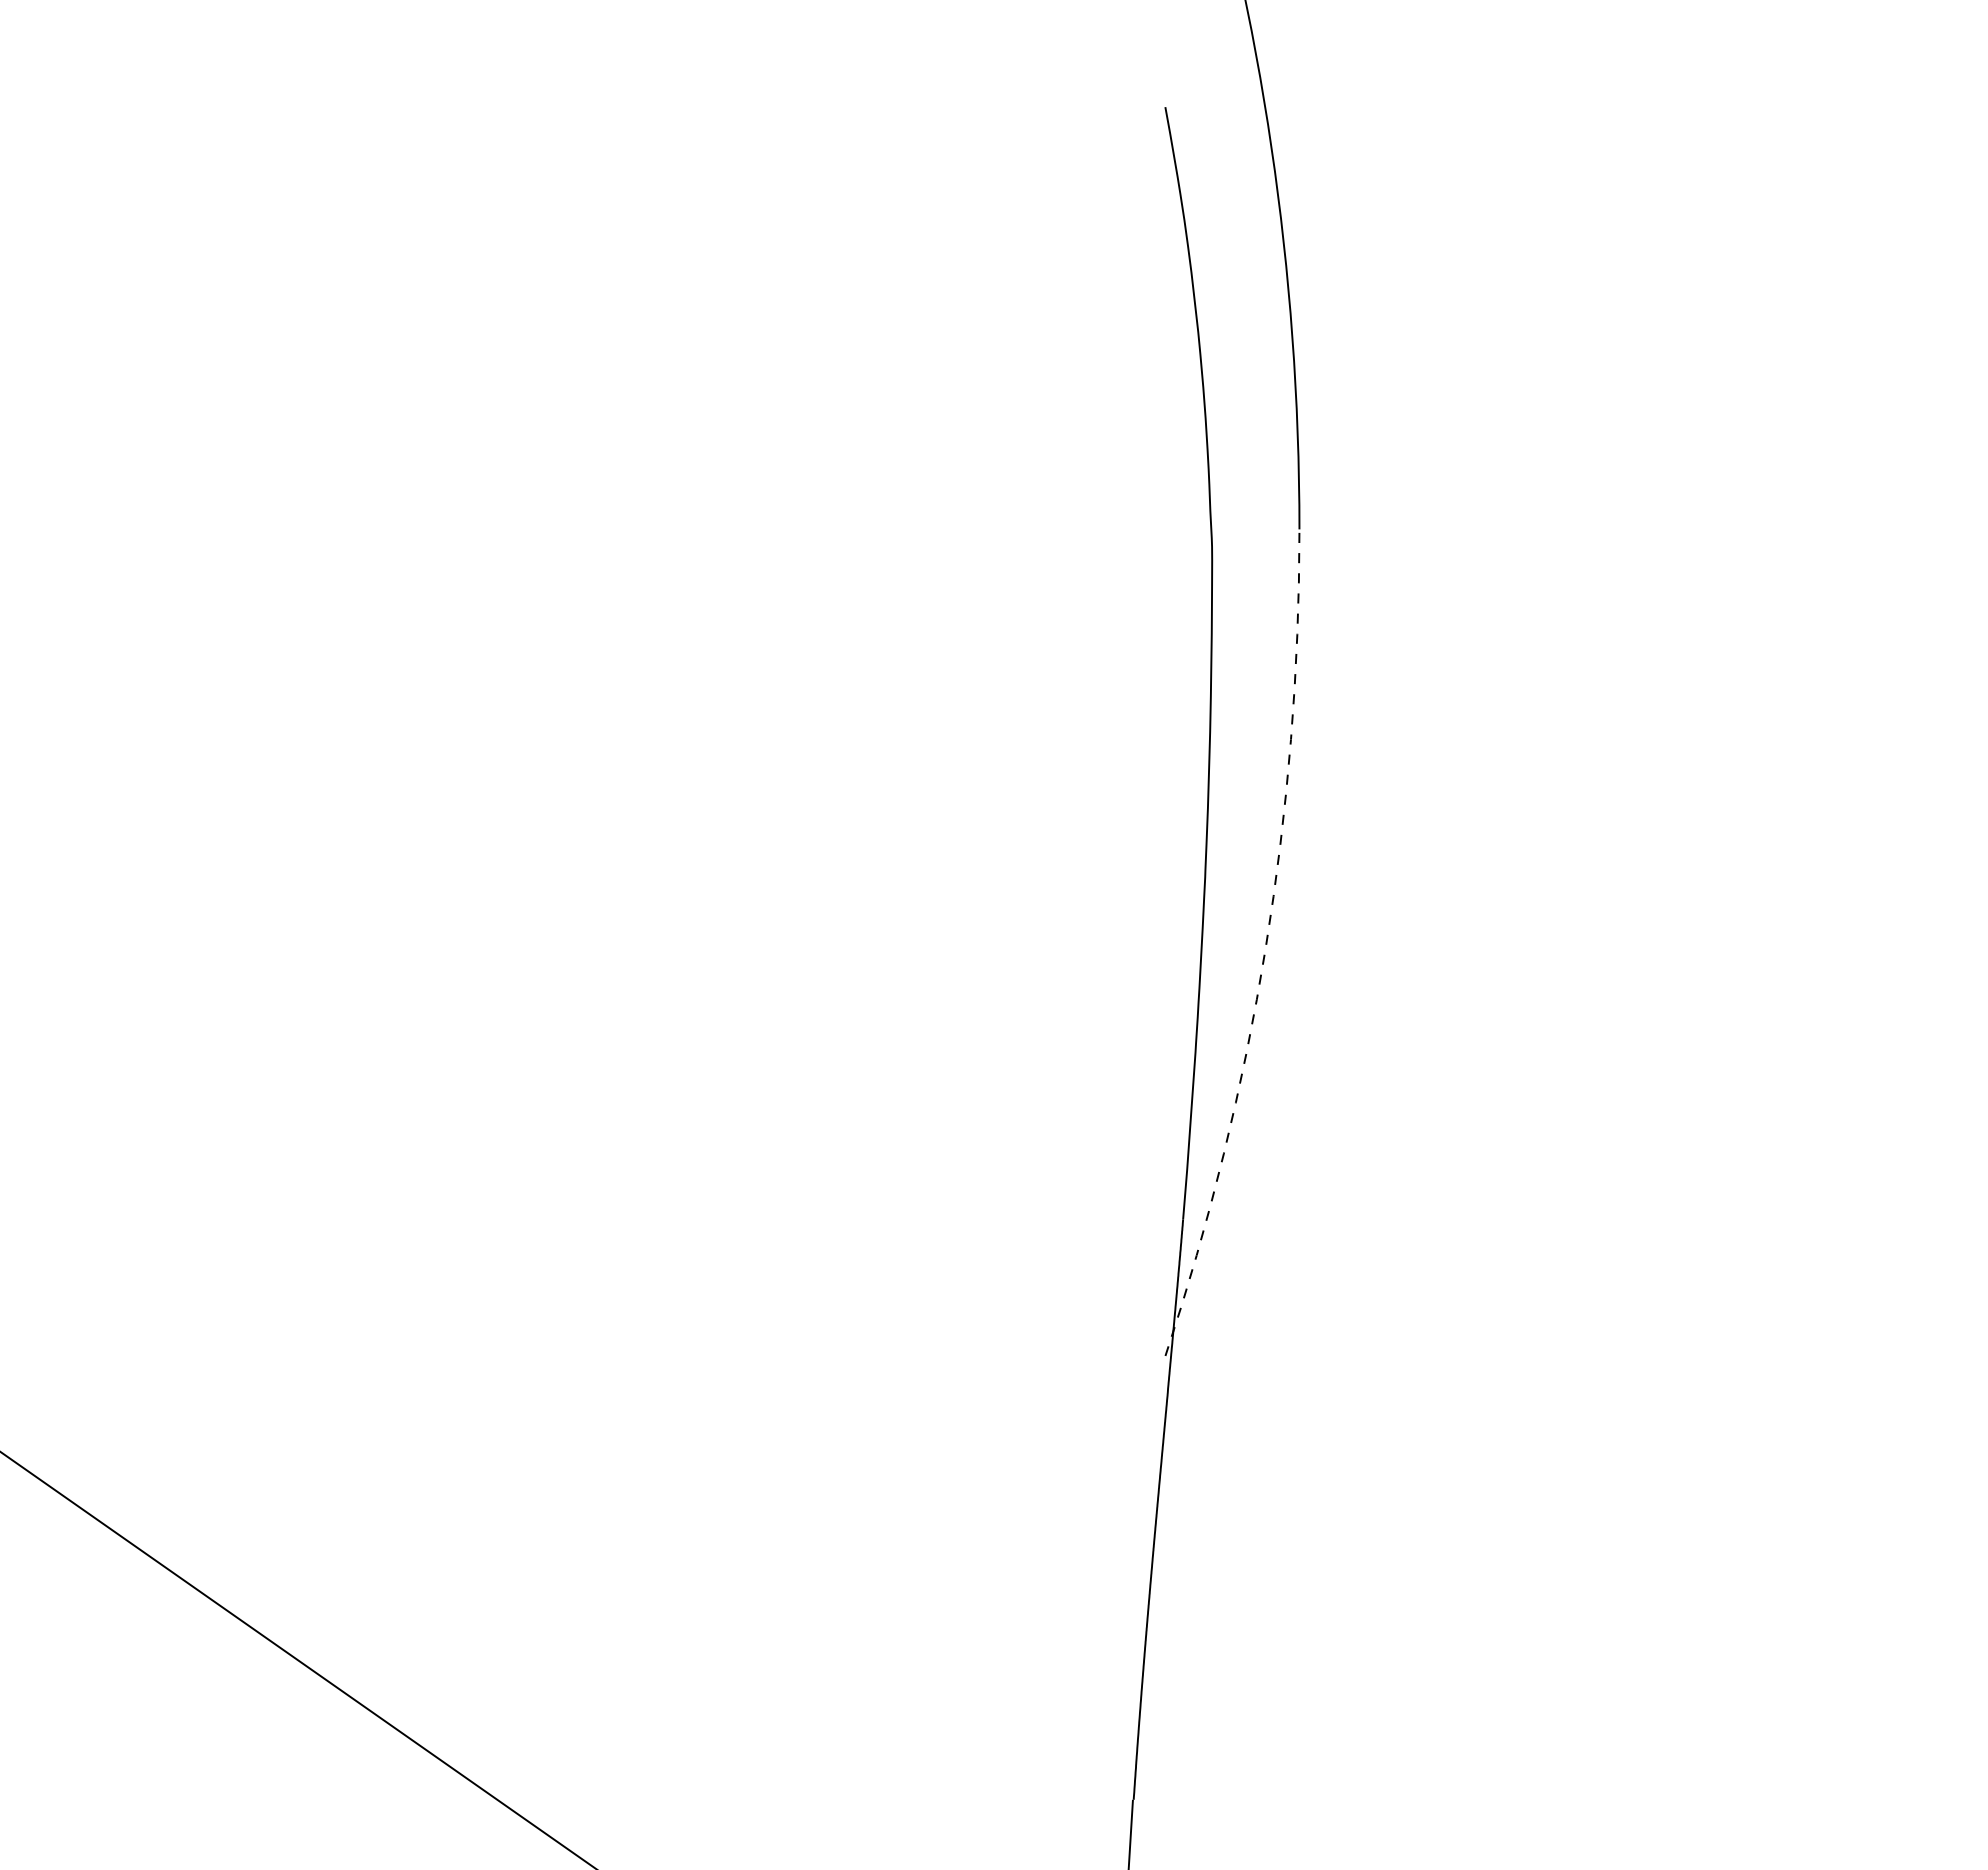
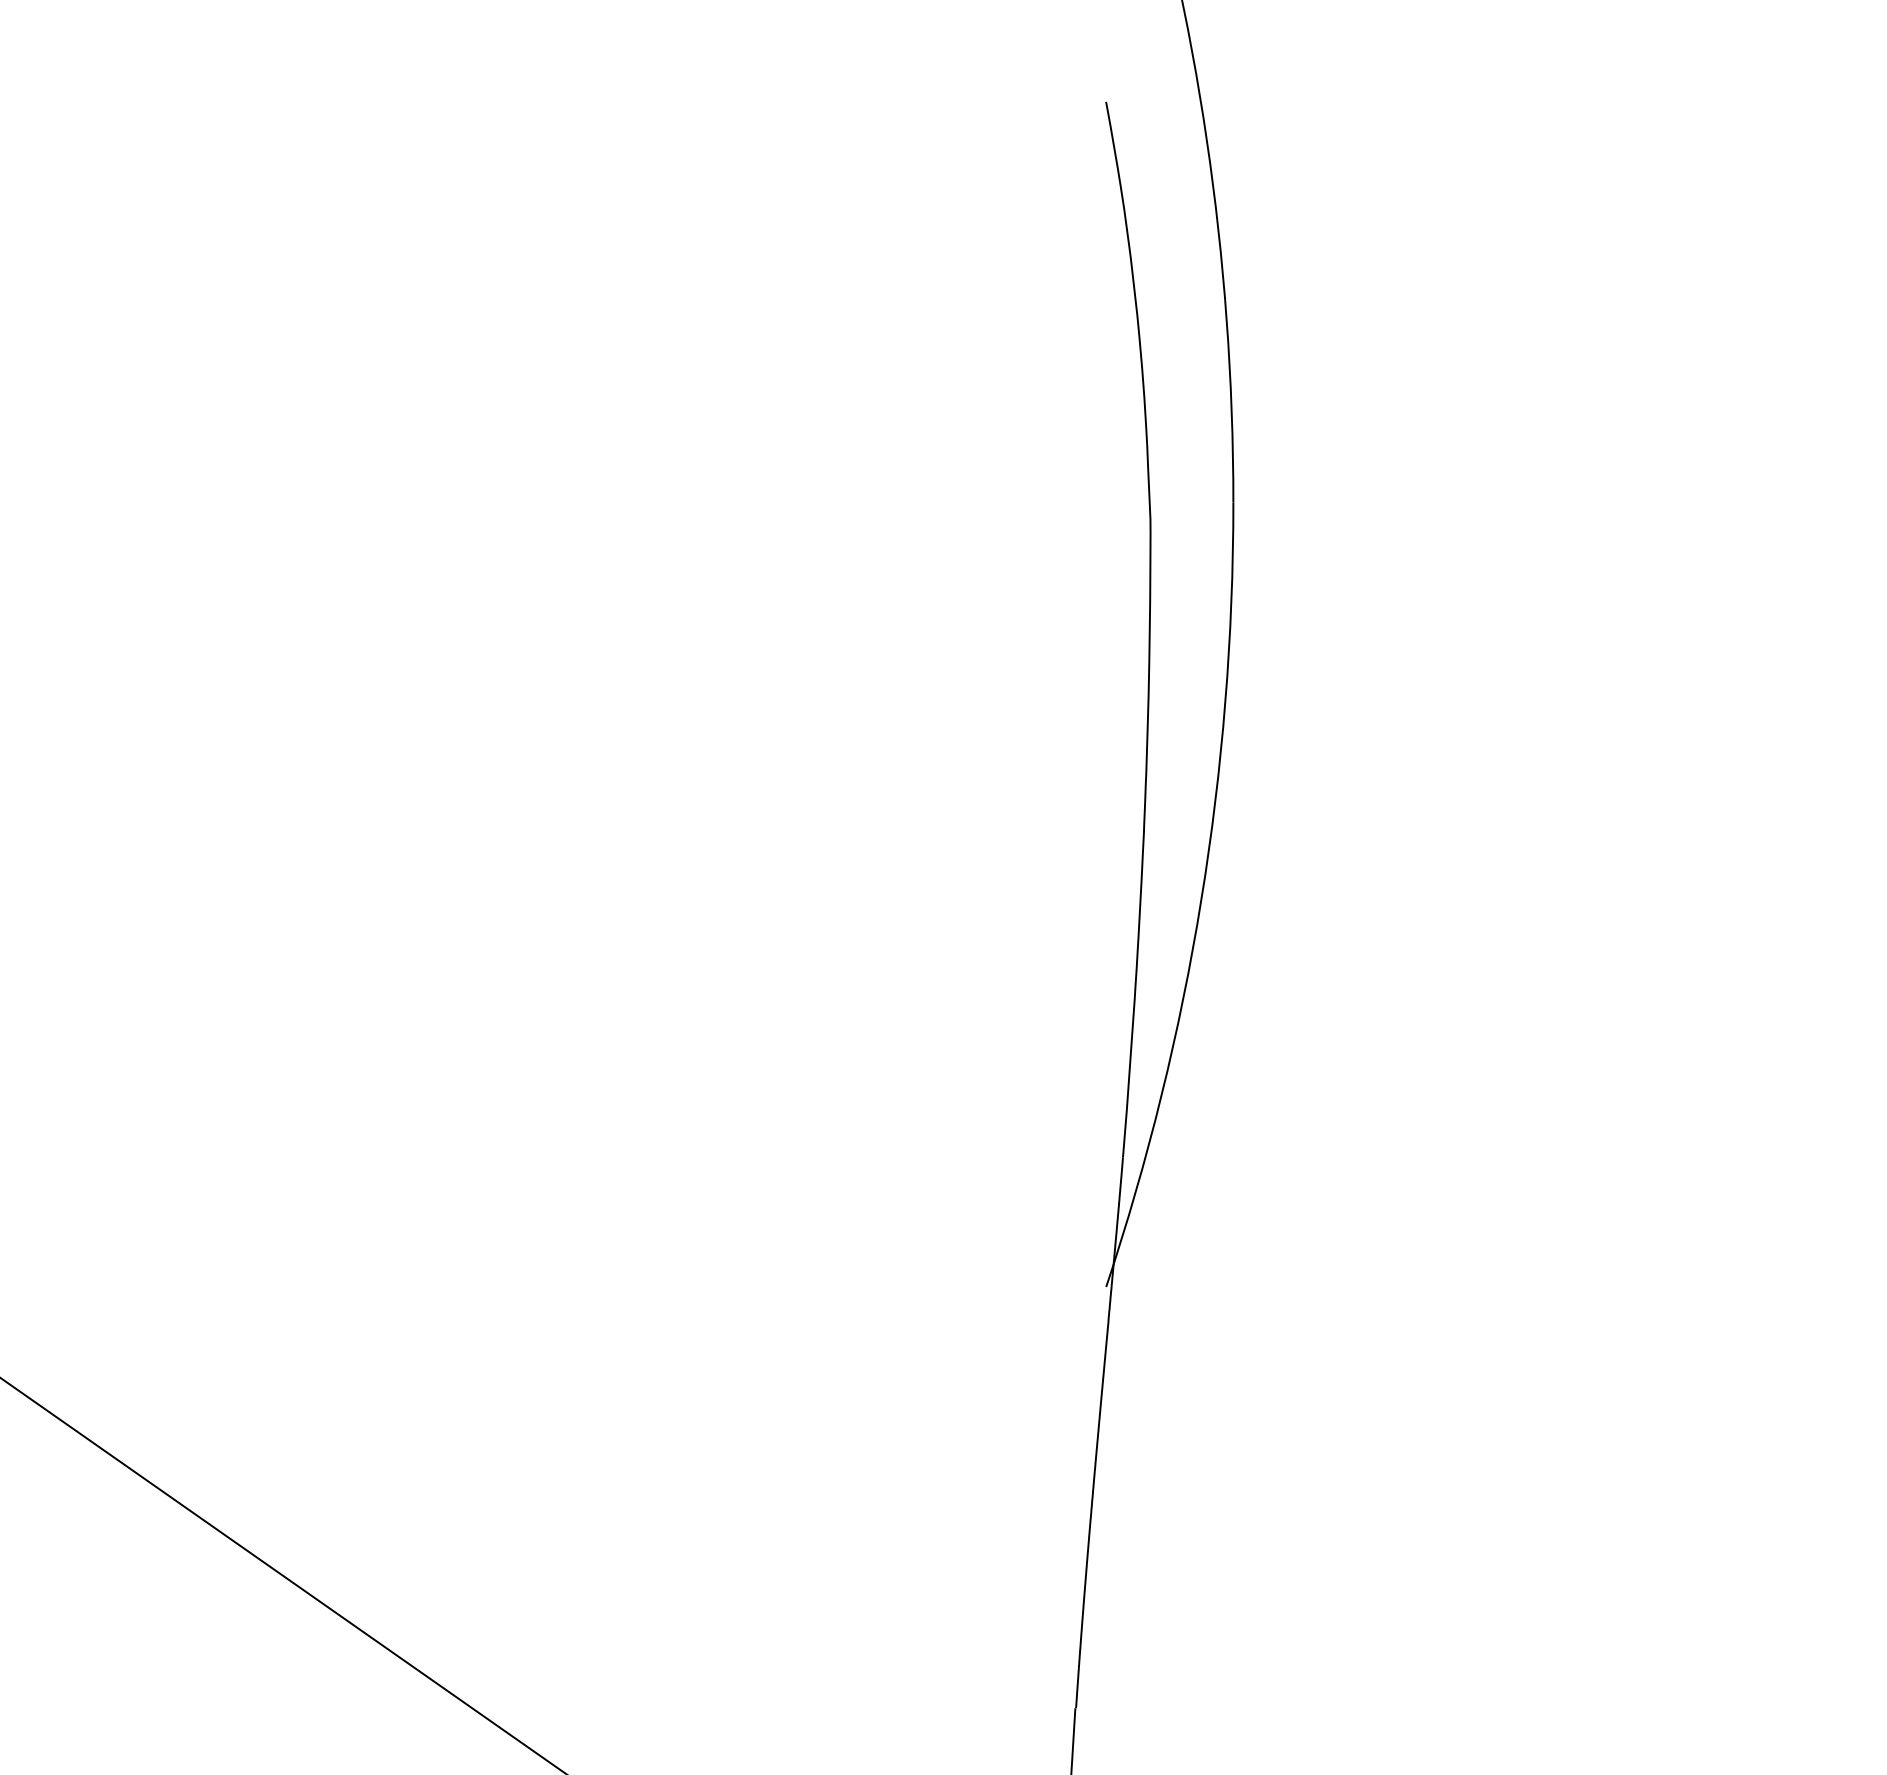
arc: (1265, 948) -> (1201, 900), dashed -> solid

